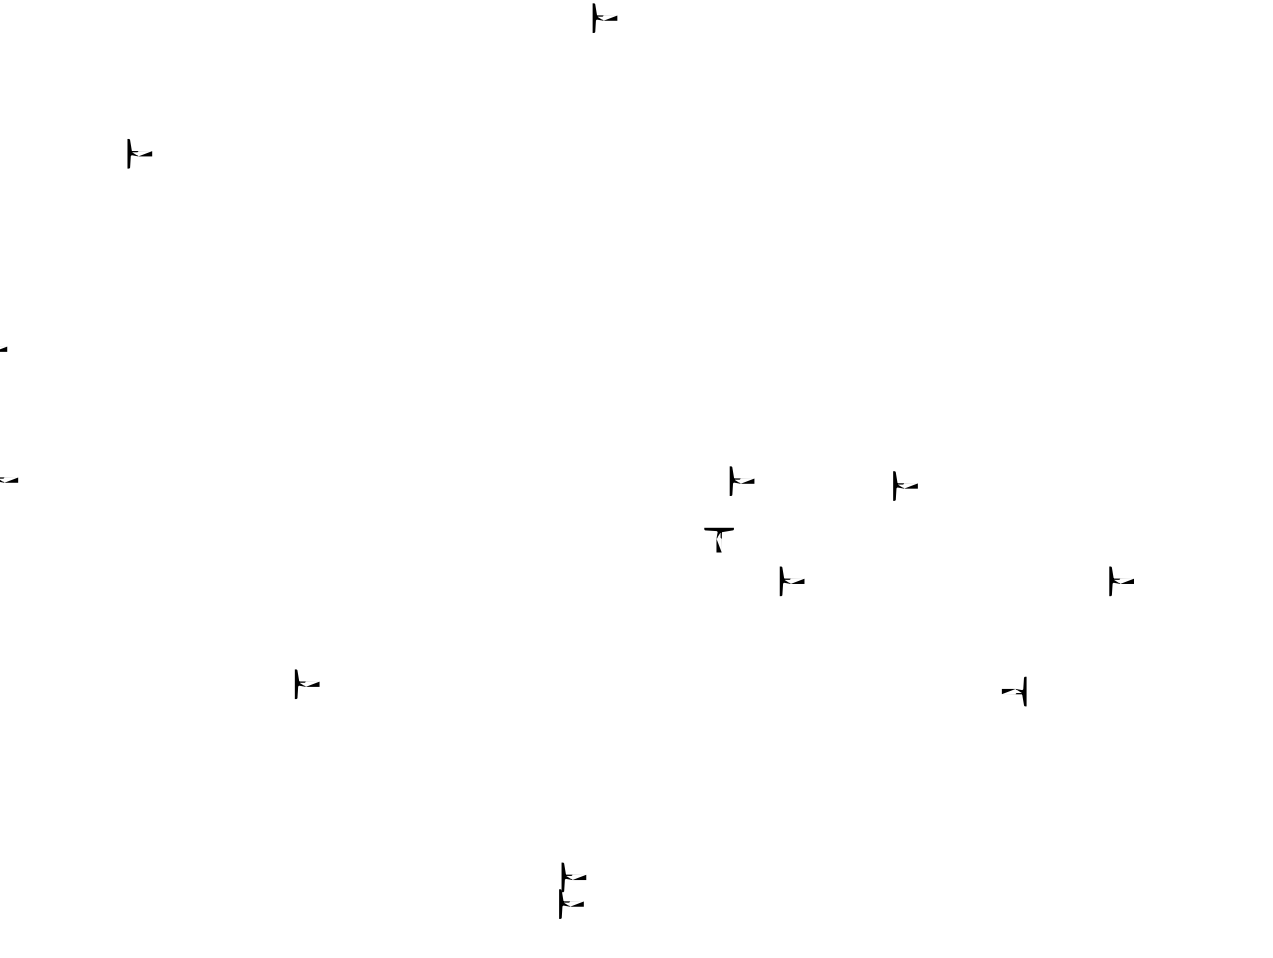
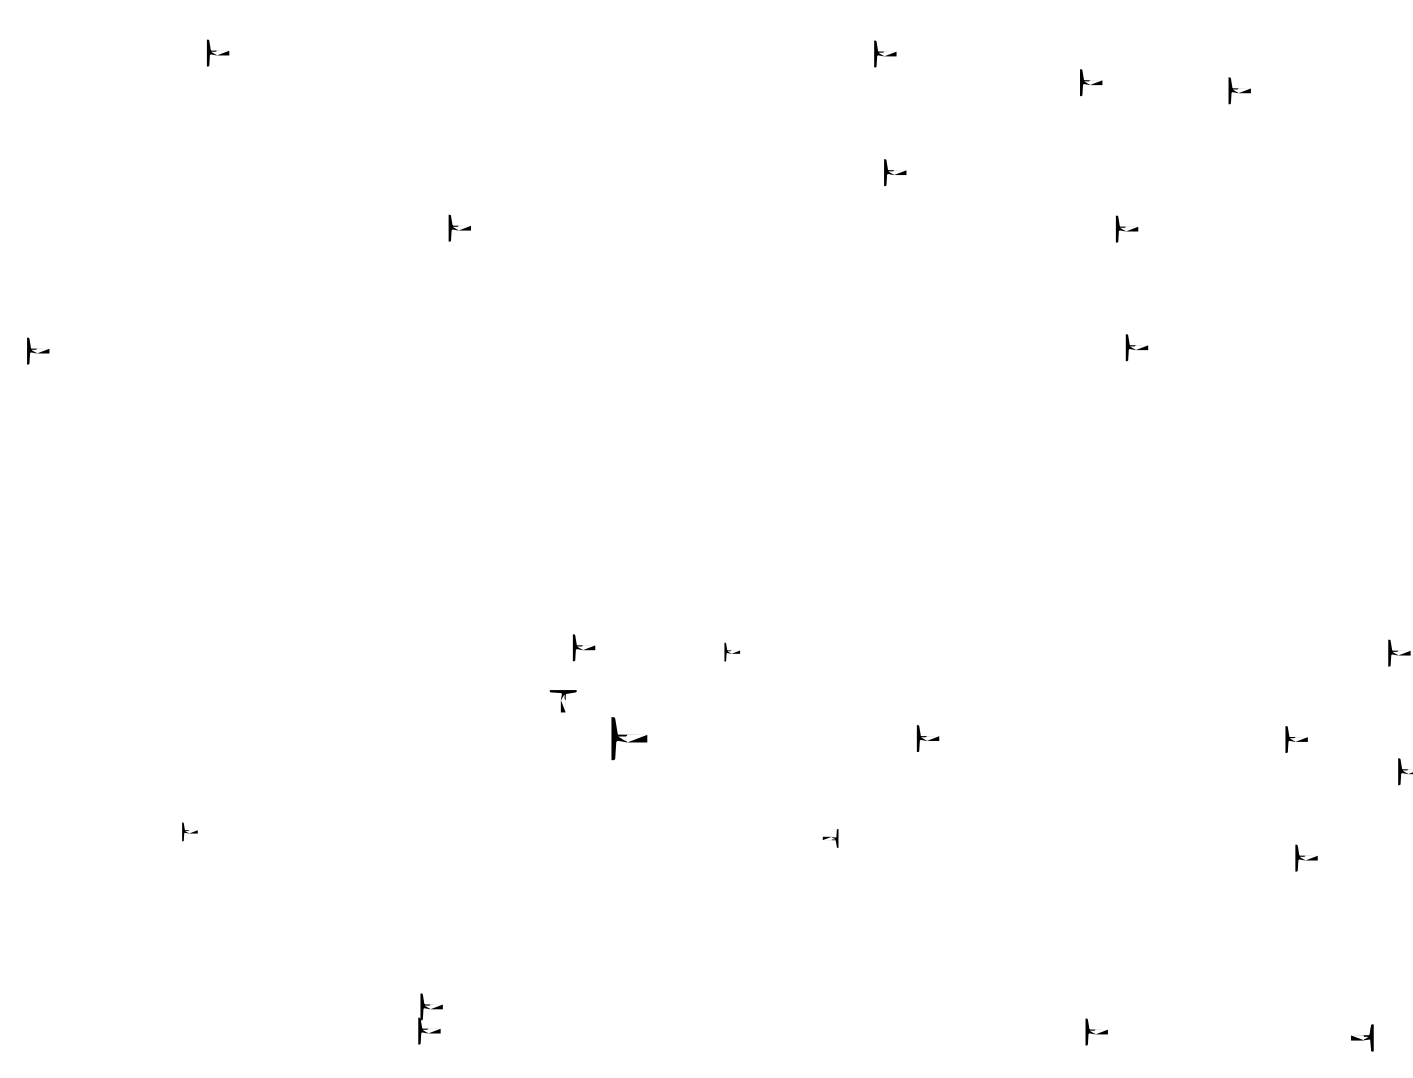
part: (905, 485) -> (732, 651), size x0.7
part: (792, 581) -> (629, 738), size x1.6
part: (306, 683) -> (189, 831), size x0.7
part: (1013, 691) -> (830, 838), size x0.7

